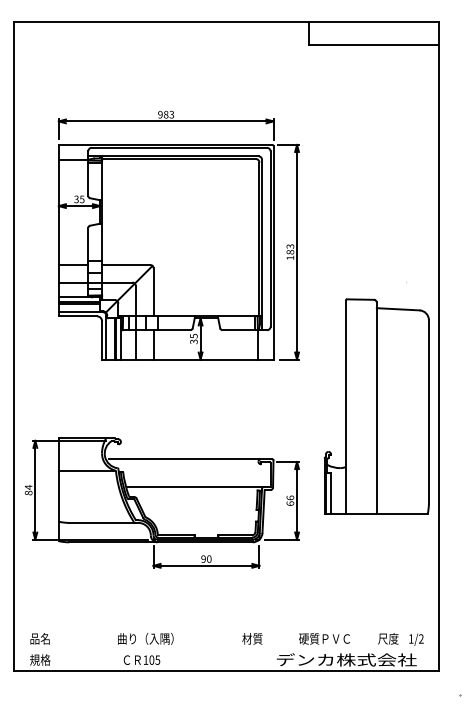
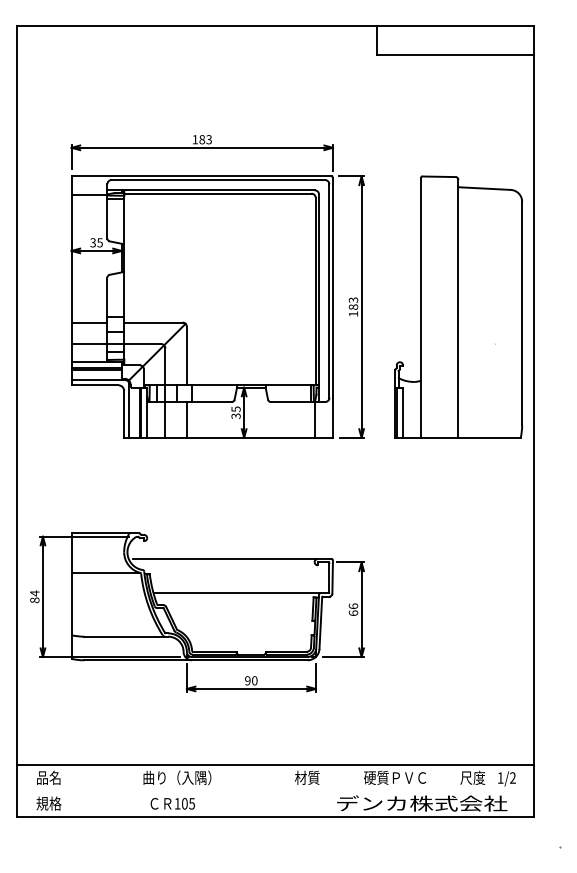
text: (160, 114) -> (195, 139), 983 -> 183
part: (376, 406) -> (458, 306), moved
line: (226, 628) -> (275, 765), added

